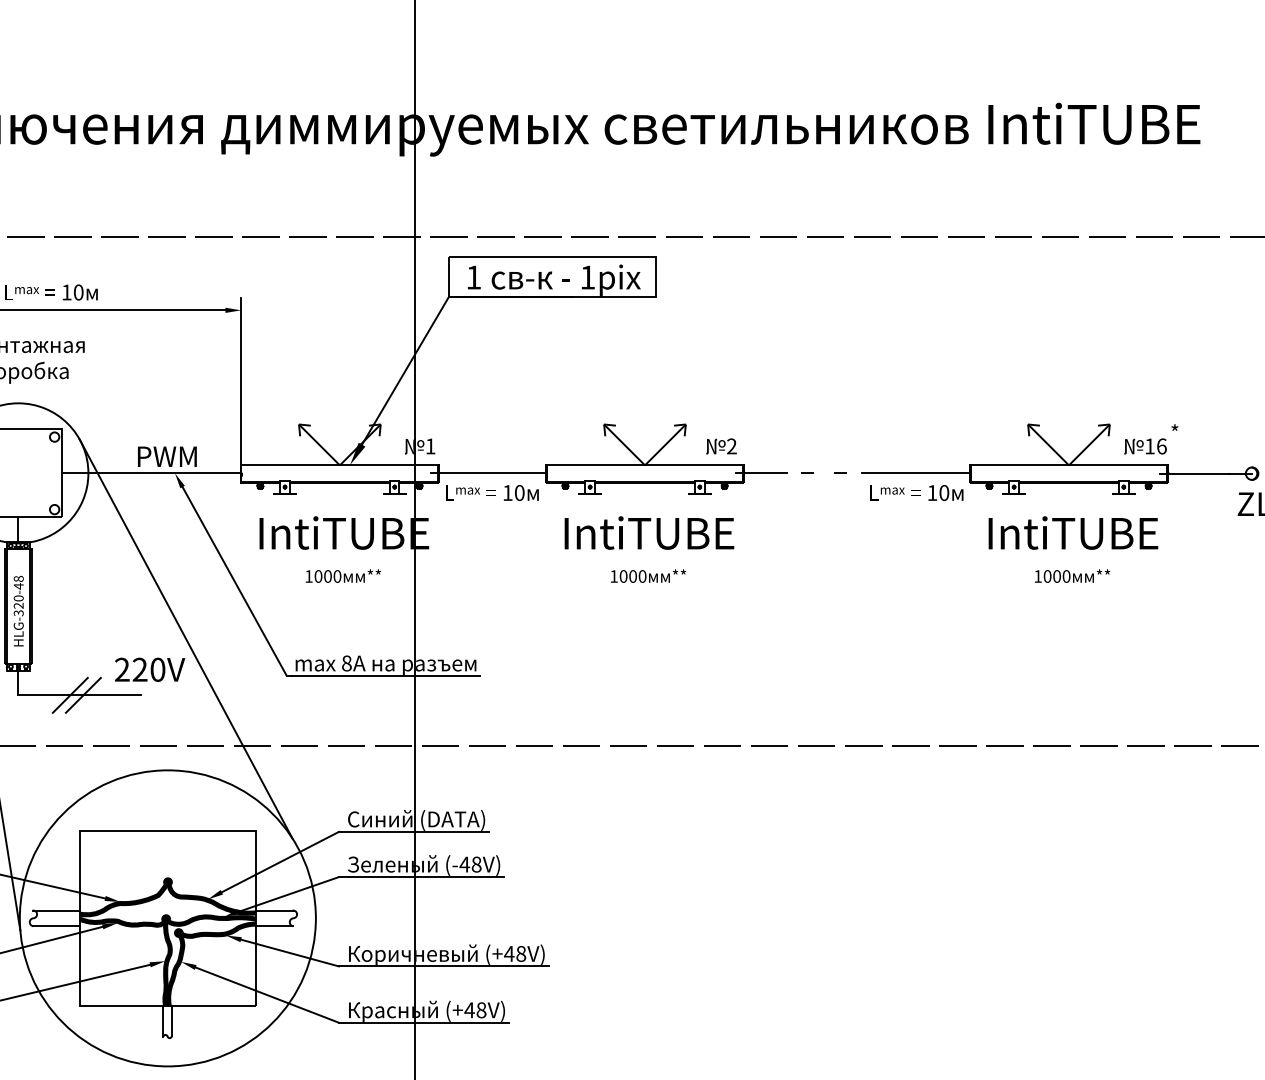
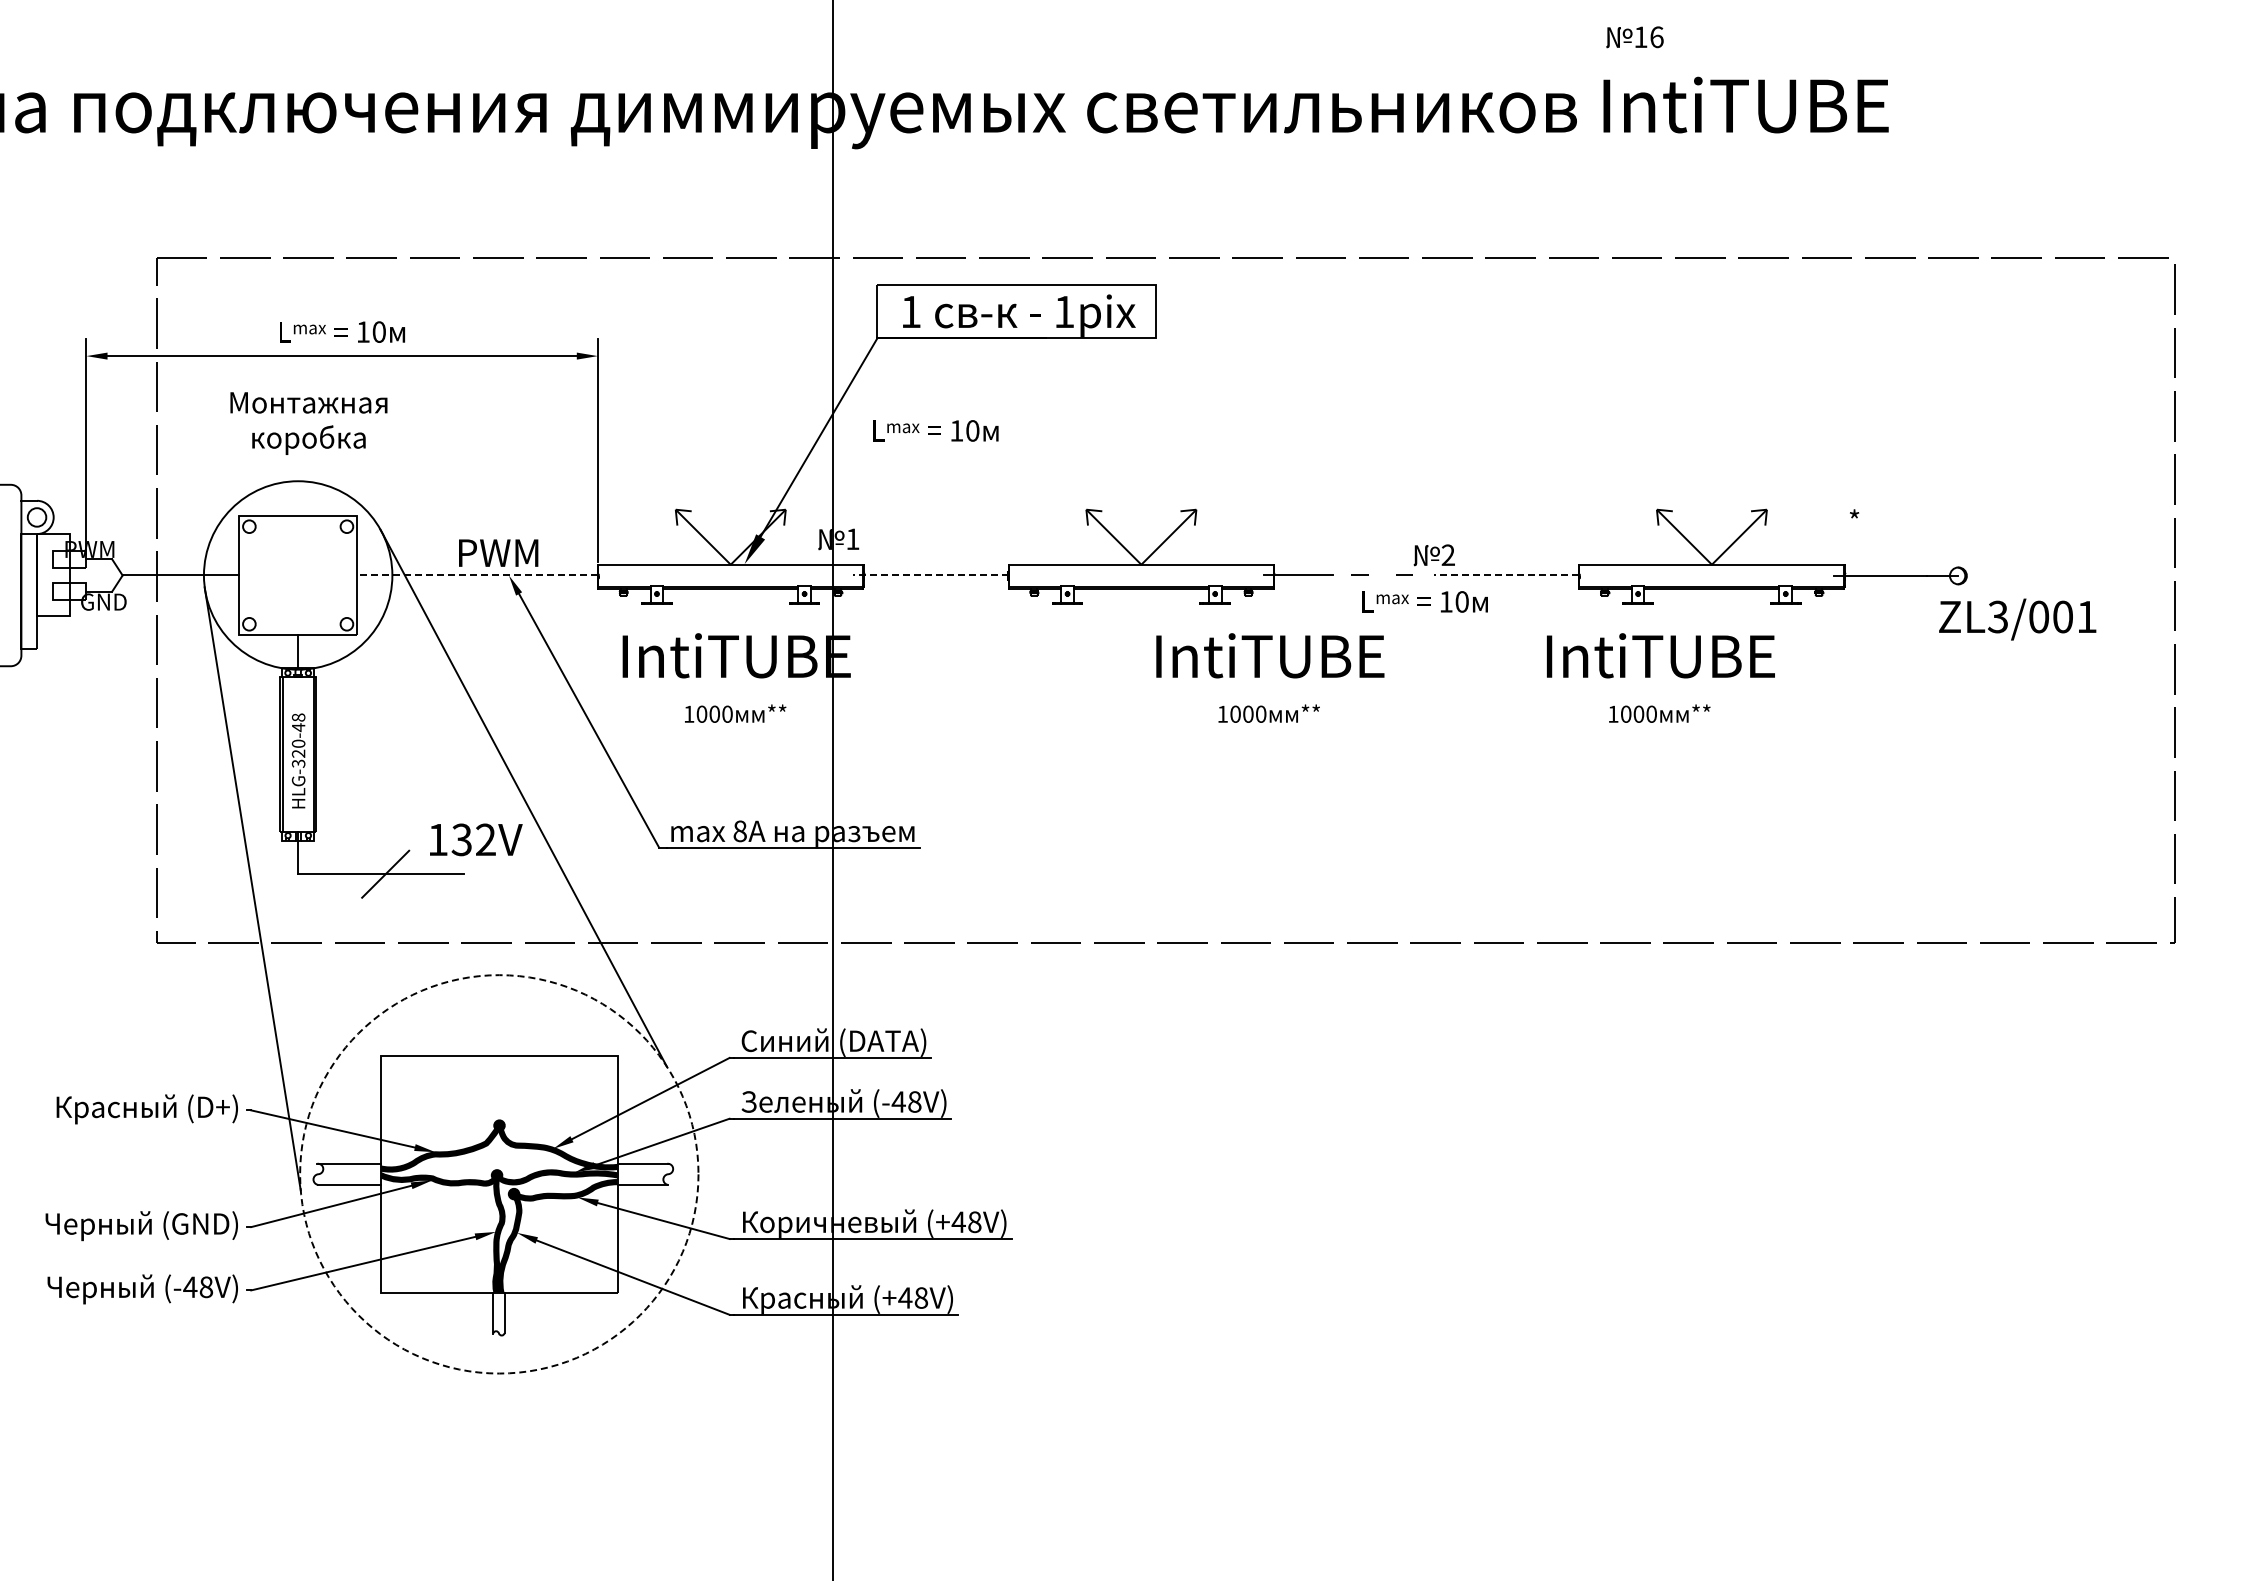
text: (720, 446) -> (1433, 555), moved
text: (1145, 446) -> (1634, 37), moved
line: (151, 473) -> (477, 575), solid -> dashed
line: (489, 473) -> (931, 575), solid -> dashed
line: (916, 473) -> (1506, 575), solid -> dashed
text: (492, 492) -> (935, 430), moved
text: (916, 492) -> (1424, 601), moved
text: (649, 549) -> (1270, 677), moved
text: (1073, 549) -> (1660, 677), moved
text: (139, 669) -> (461, 839), 220V -> 132V
line: (69, 694) -> (367, 873), removed
circle: (168, 918) -> (499, 1174), solid -> dashed

